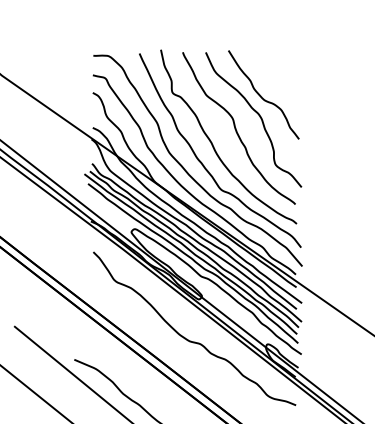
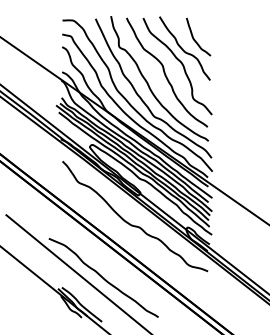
curve: (278, 82) -> (195, 39), added

